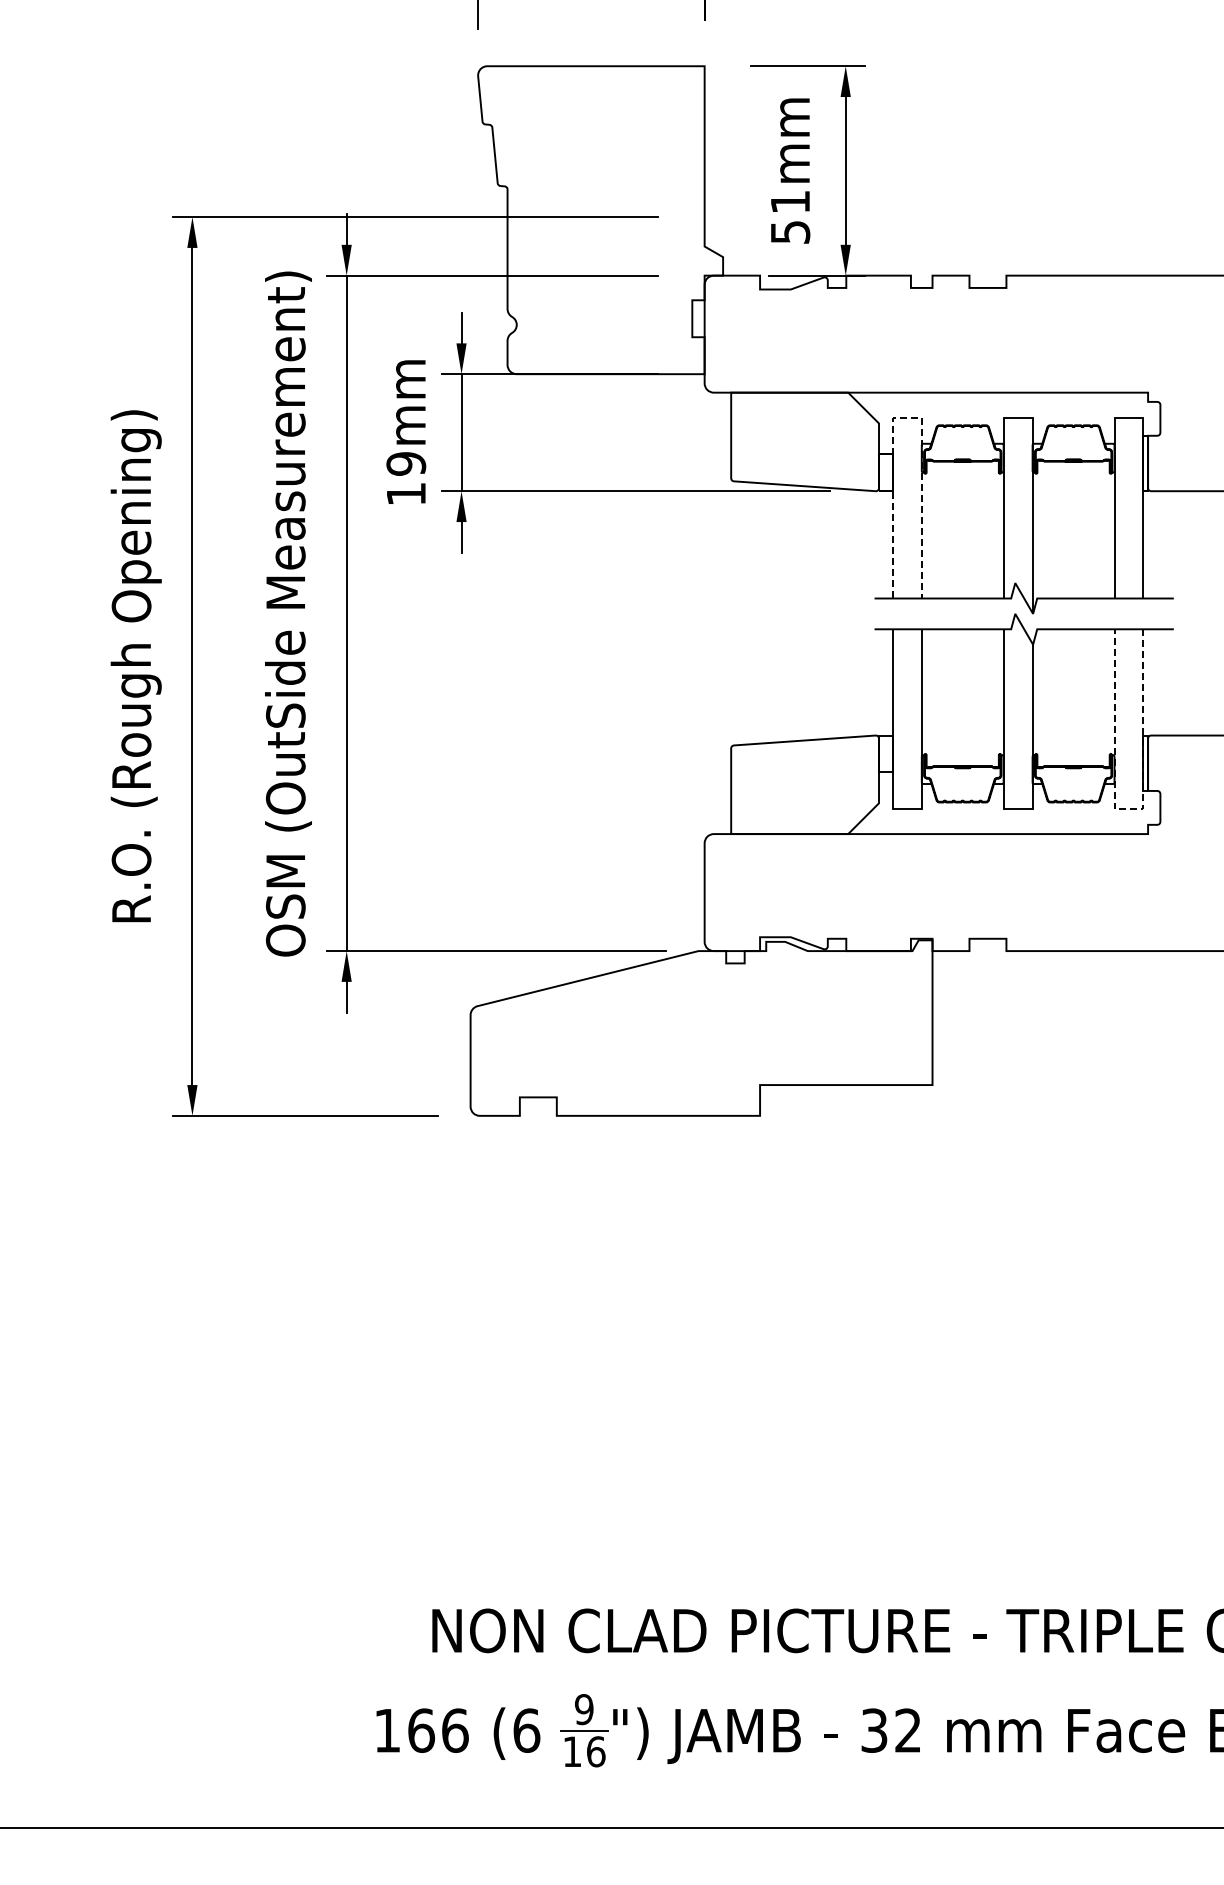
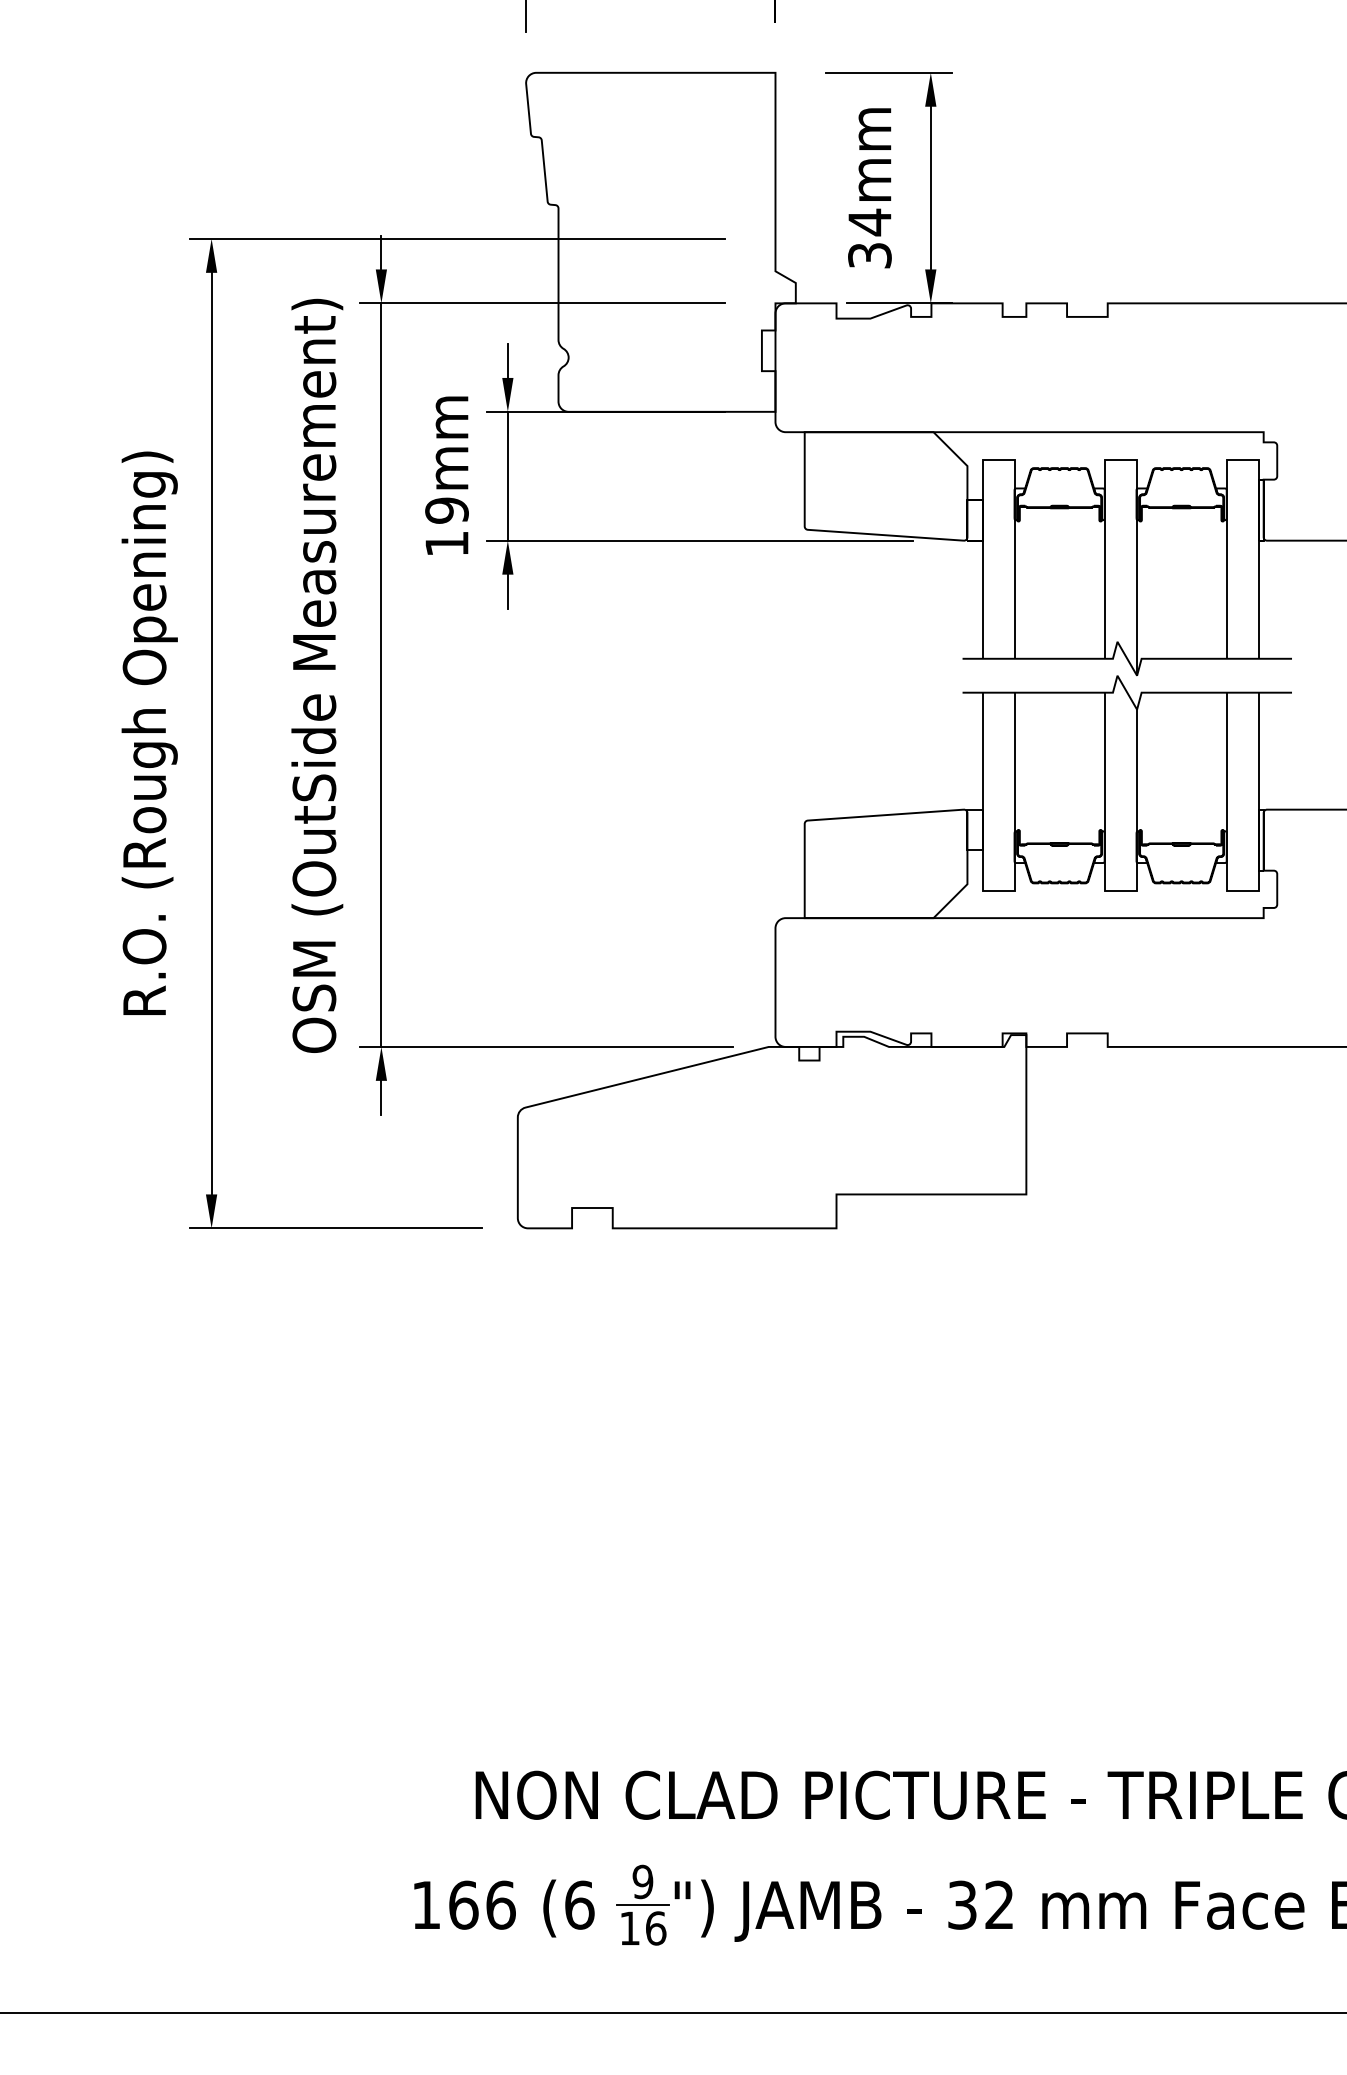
text: (789, 216) -> (868, 238), 51mm -> 34mm
line: (907, 418) -> (998, 460), dashed -> solid
line: (1128, 809) -> (1242, 891), dashed -> solid

